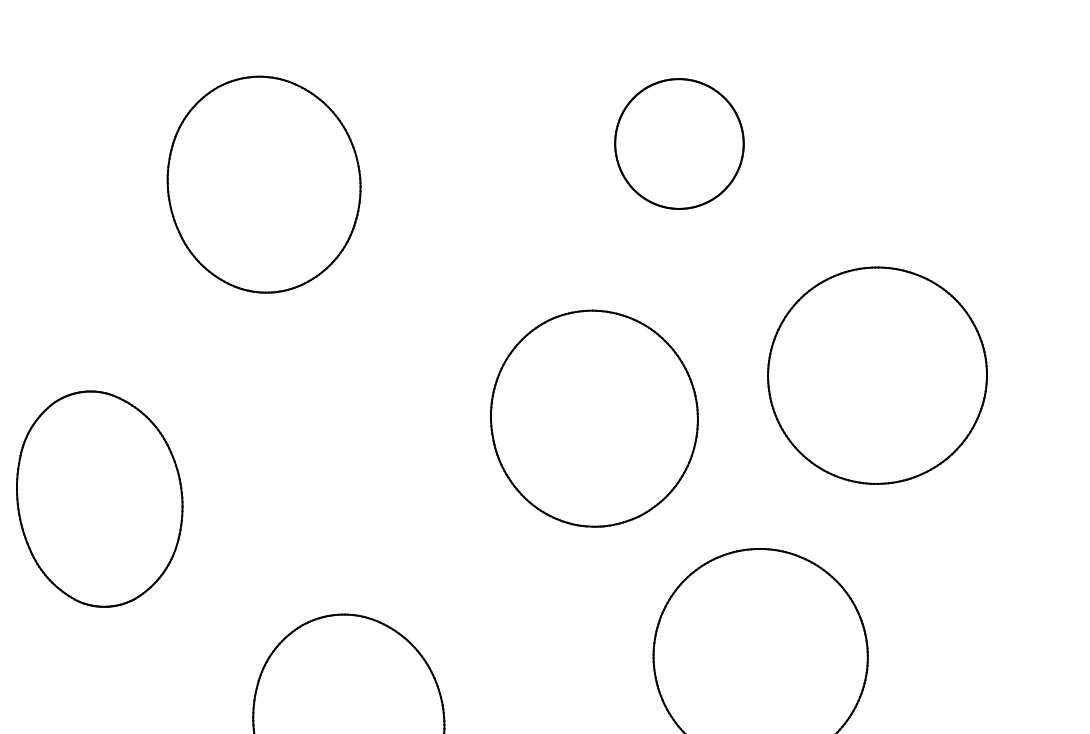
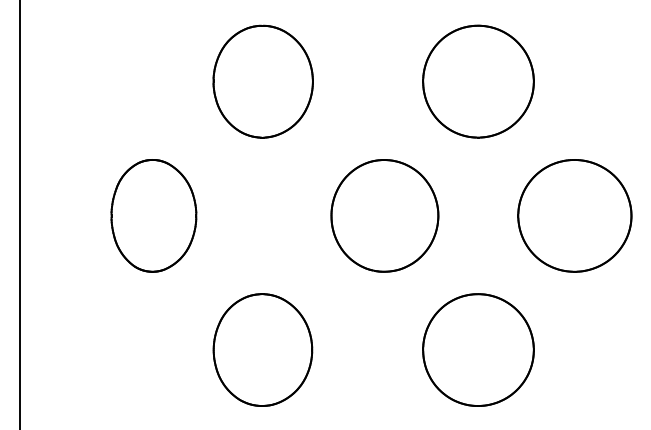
part: (679, 143) -> (478, 81), size x1.67
part: (262, 184) -> (262, 81), moved
part: (876, 374) -> (574, 215), moved
part: (593, 417) -> (384, 215), moved

